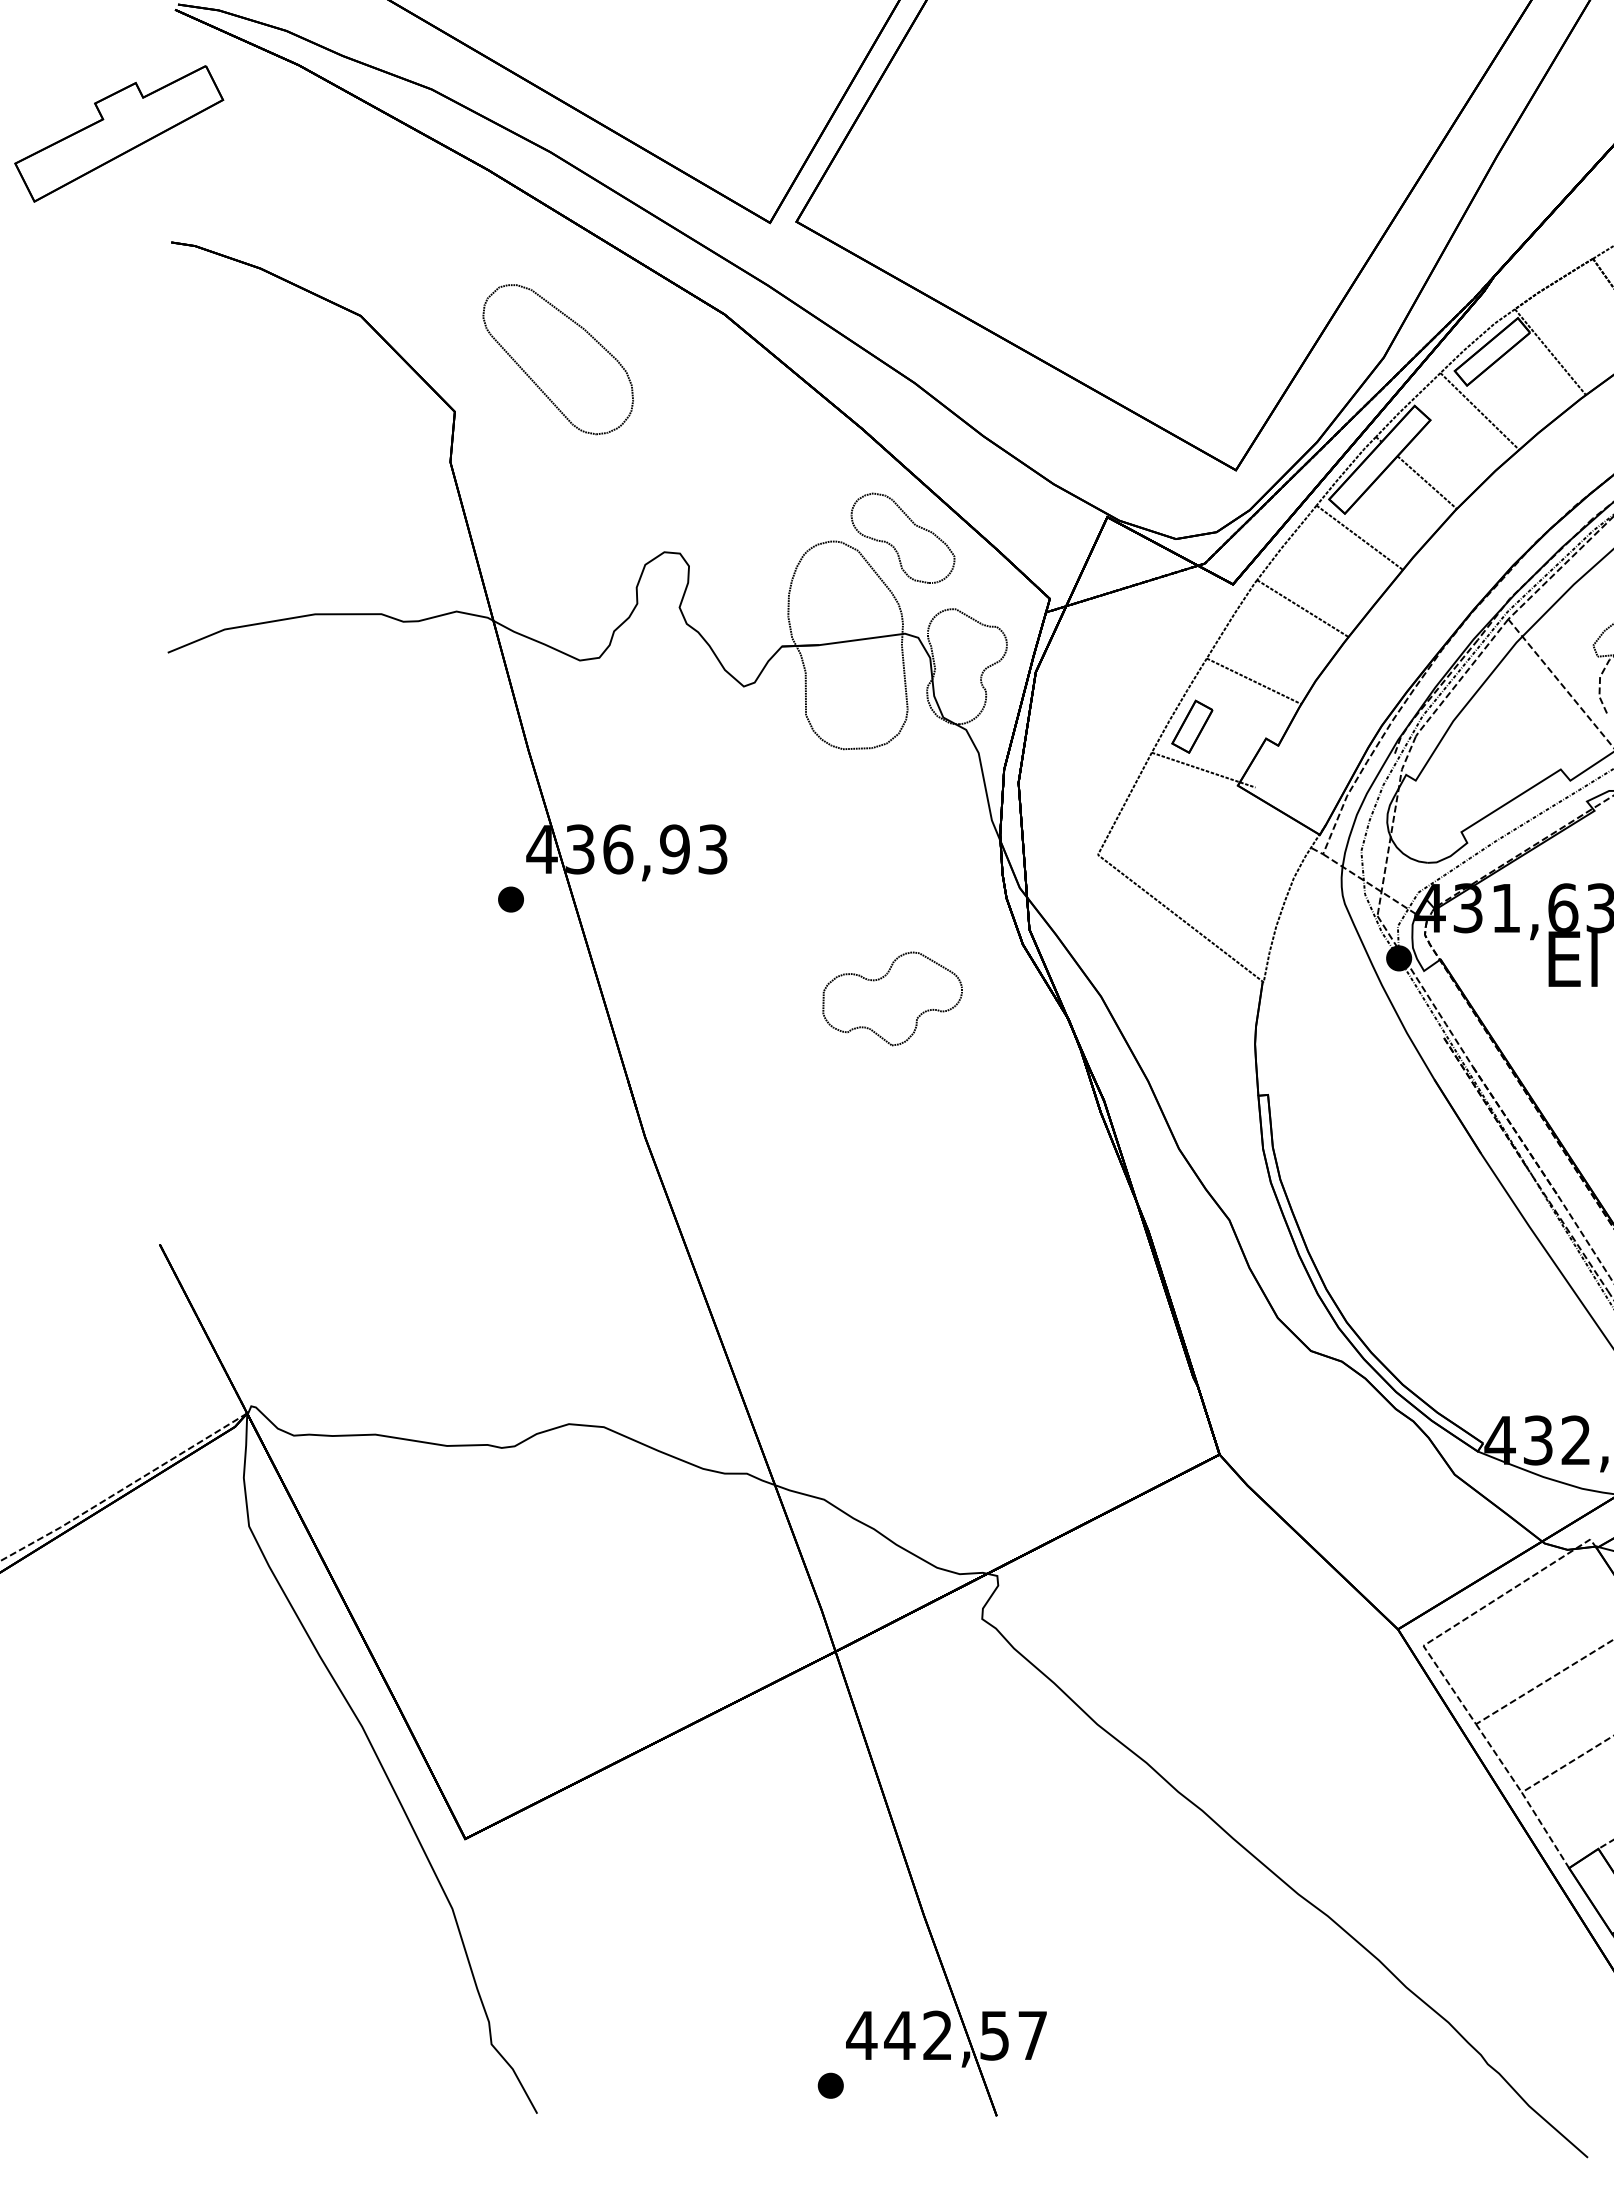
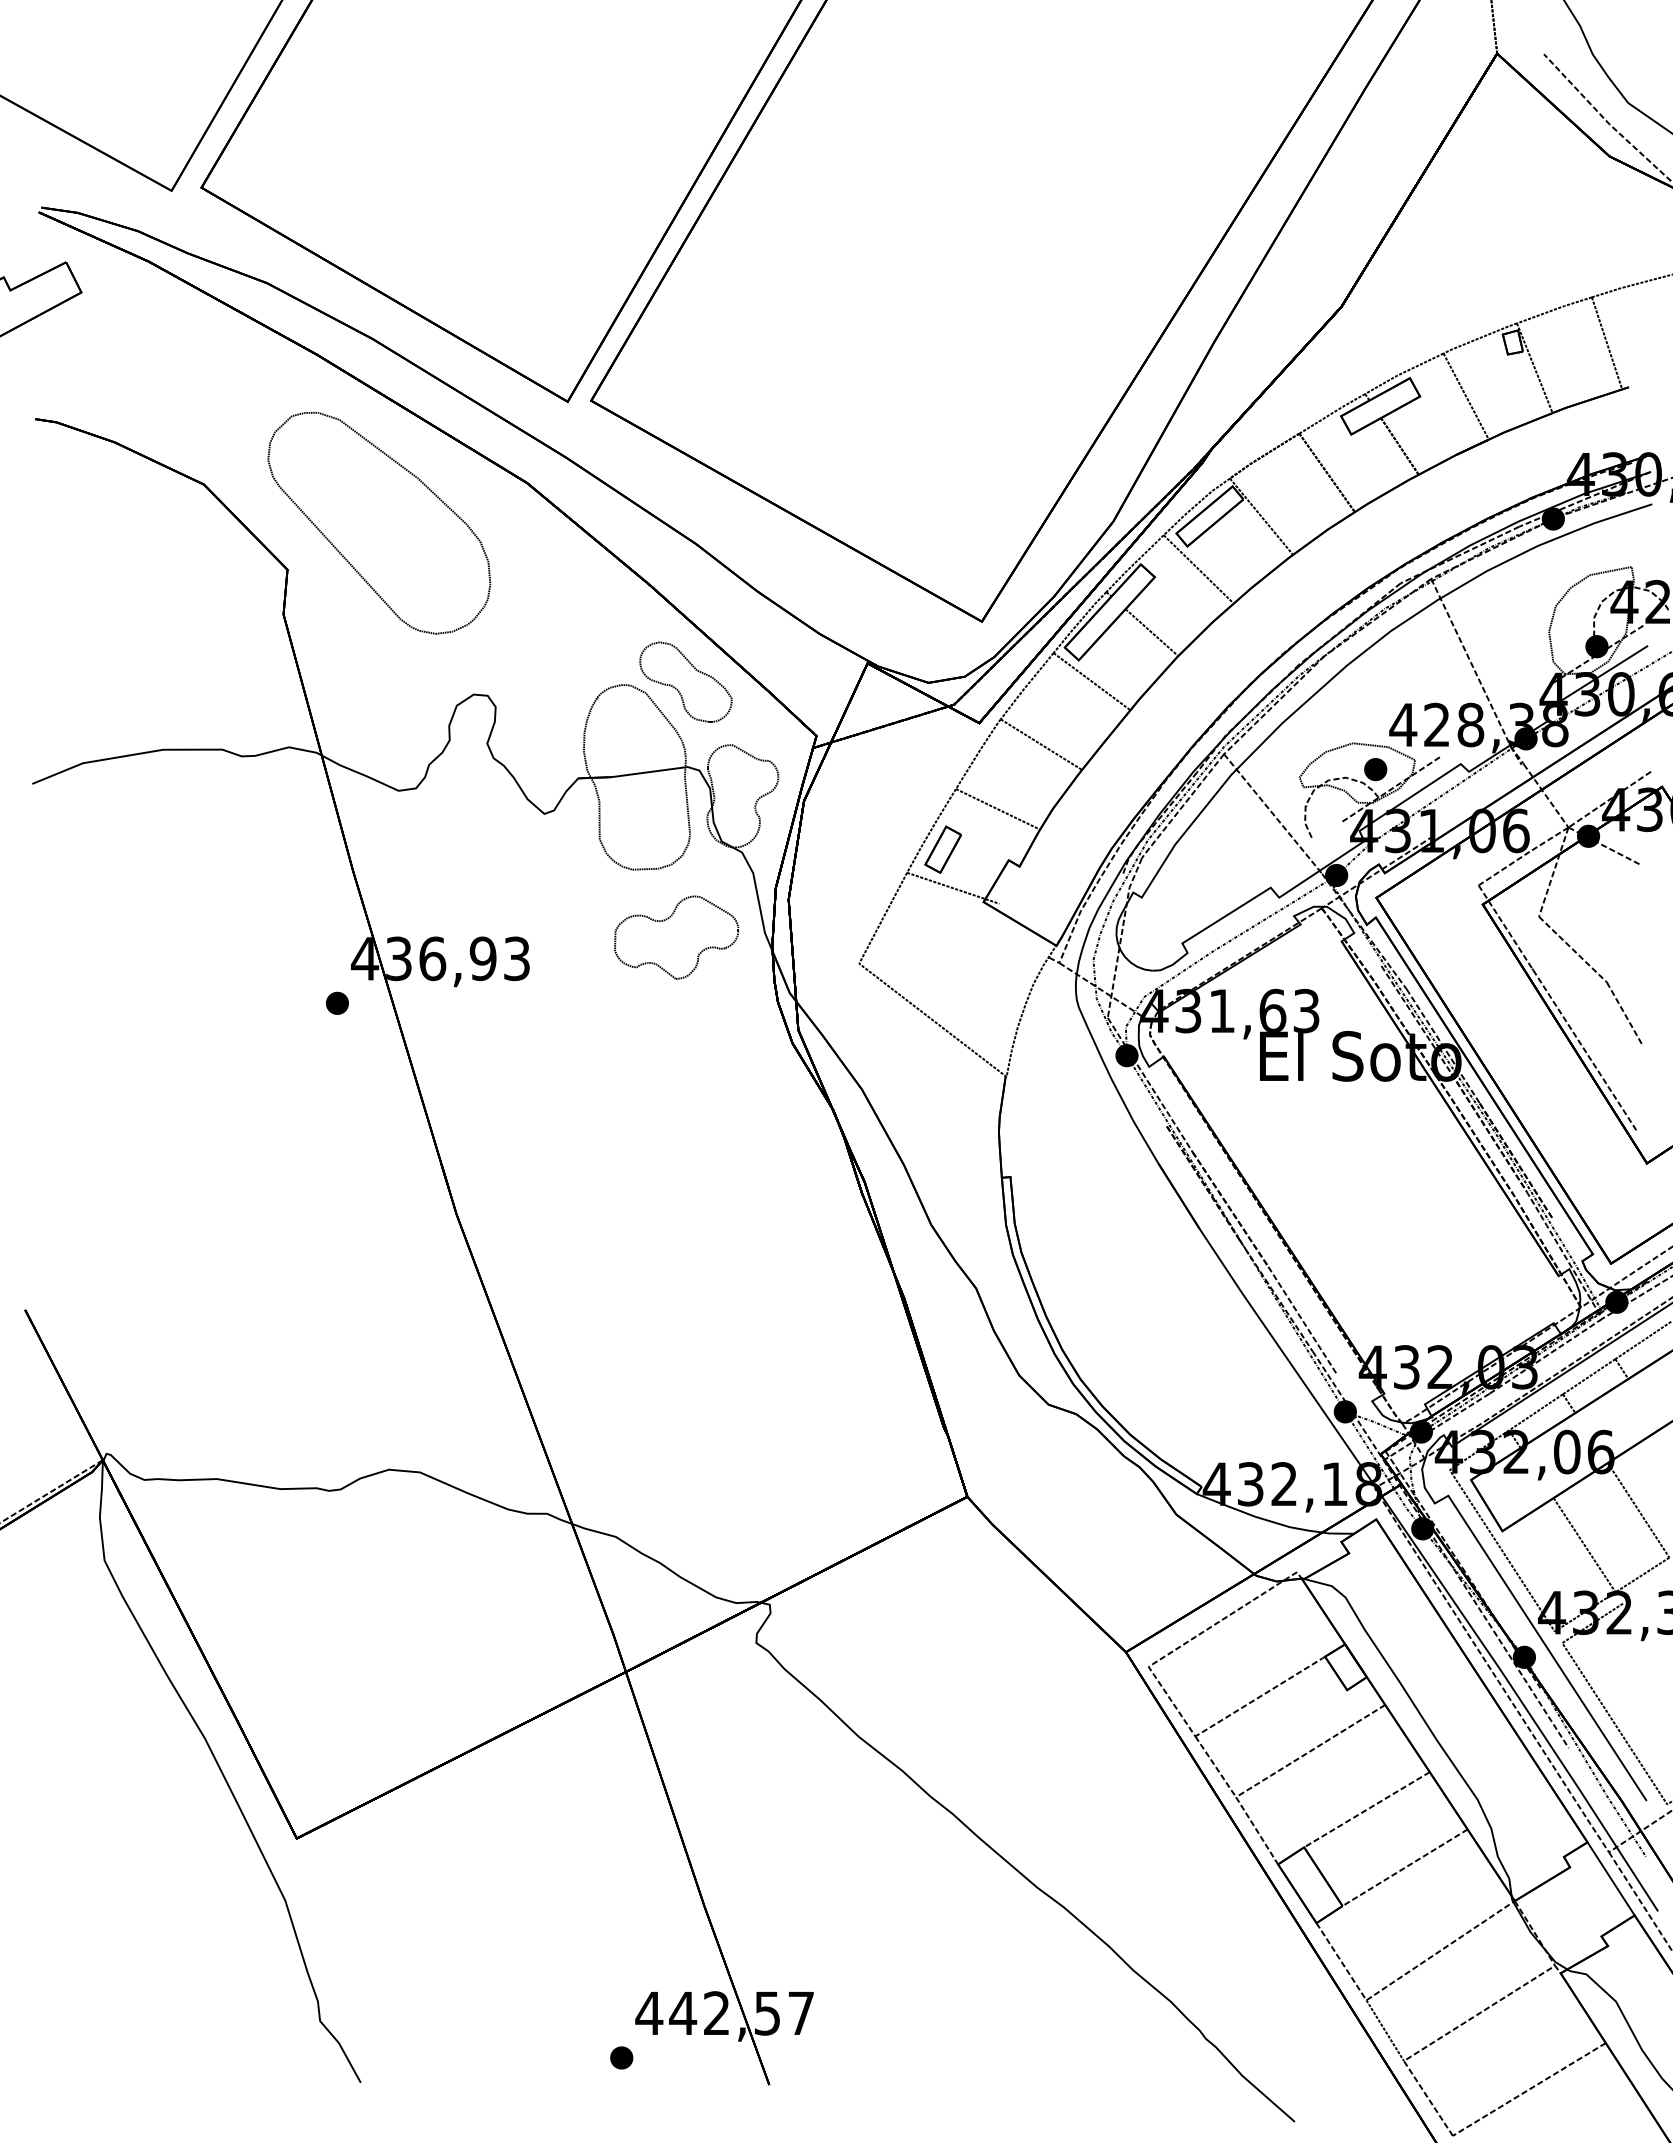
part: (558, 359) -> (379, 523), size x1.67
part: (883, 978) -> (668, 919), moved

